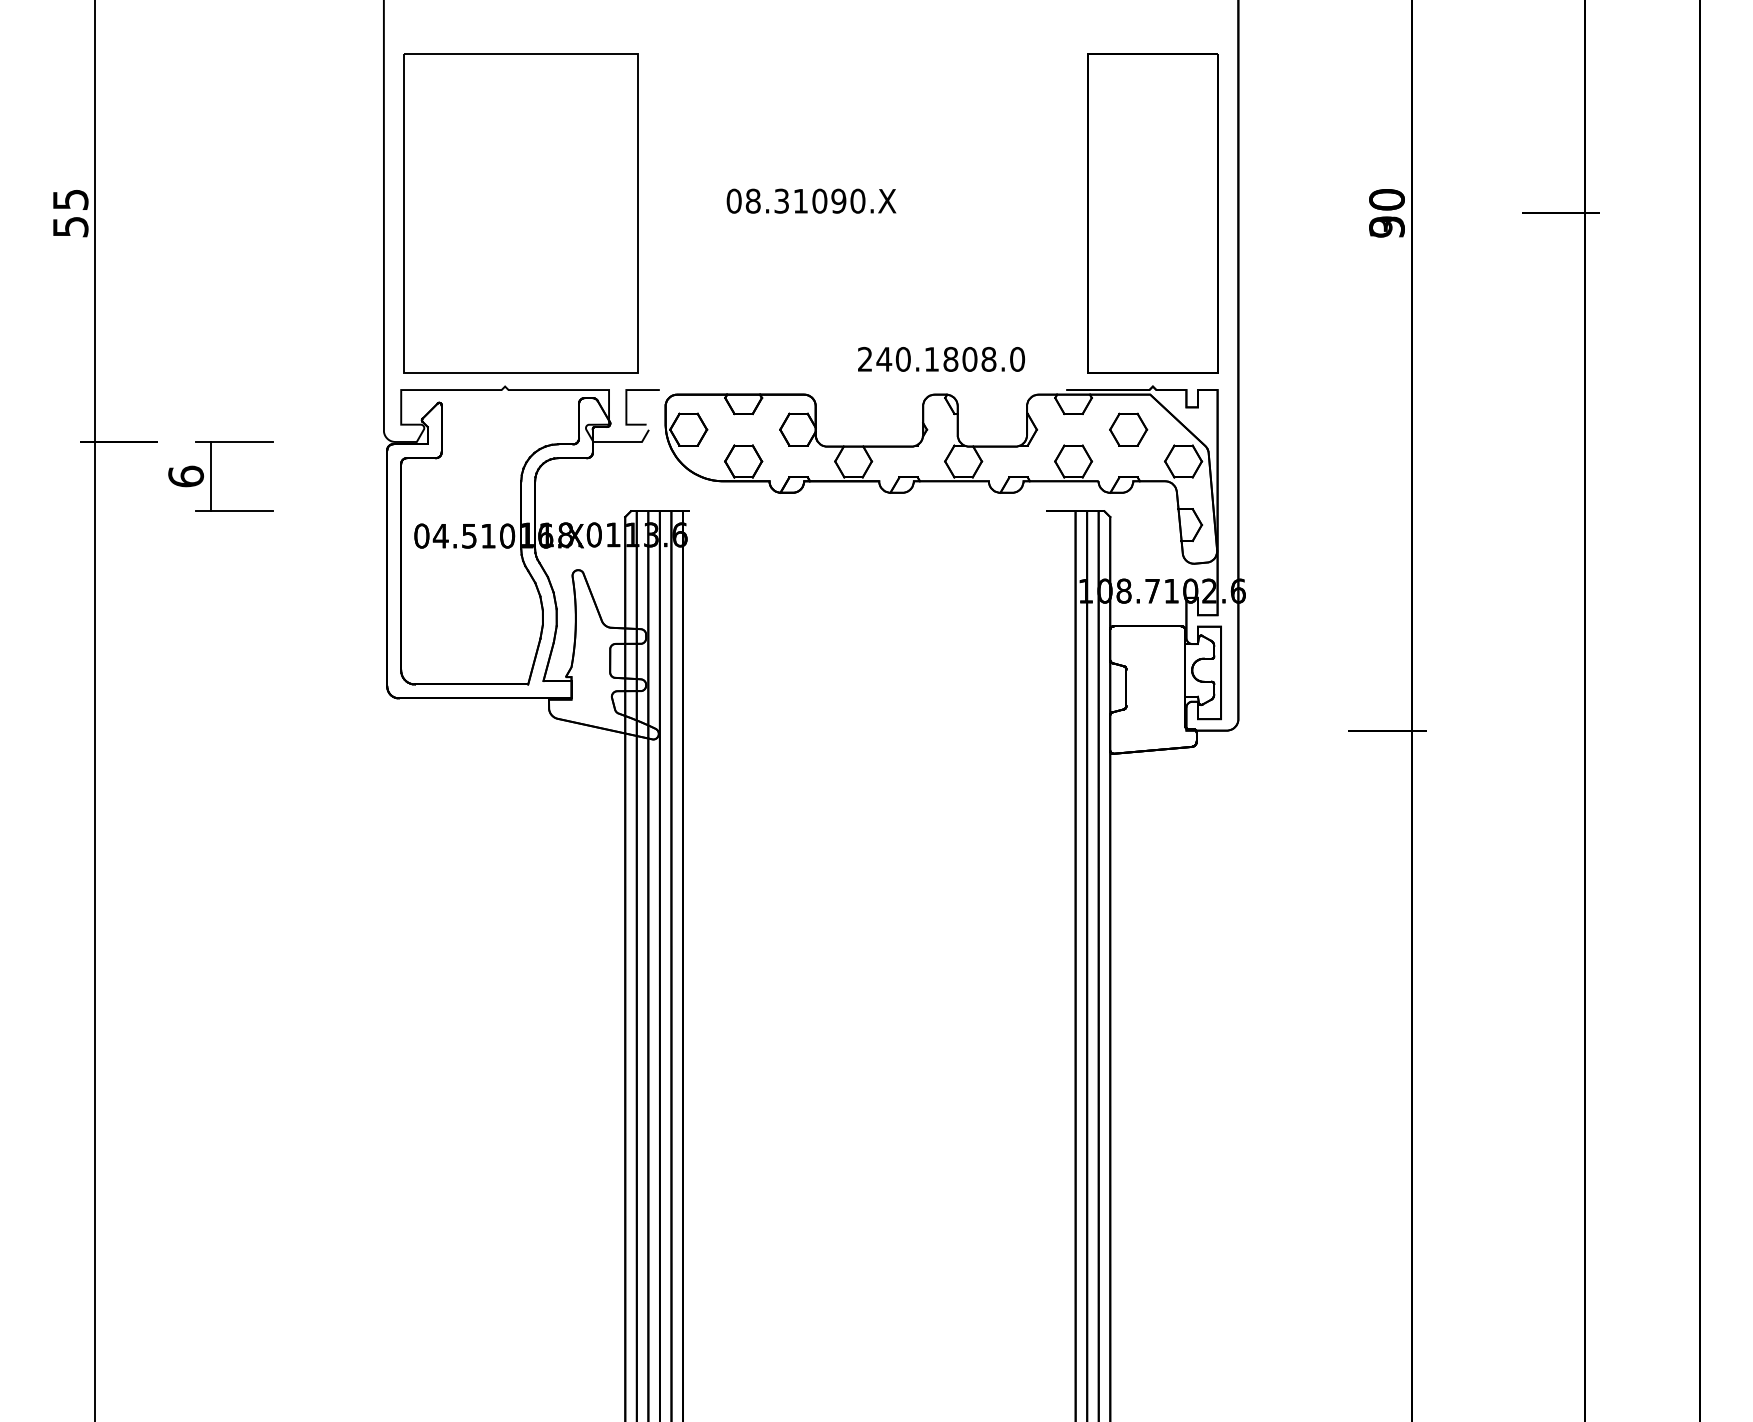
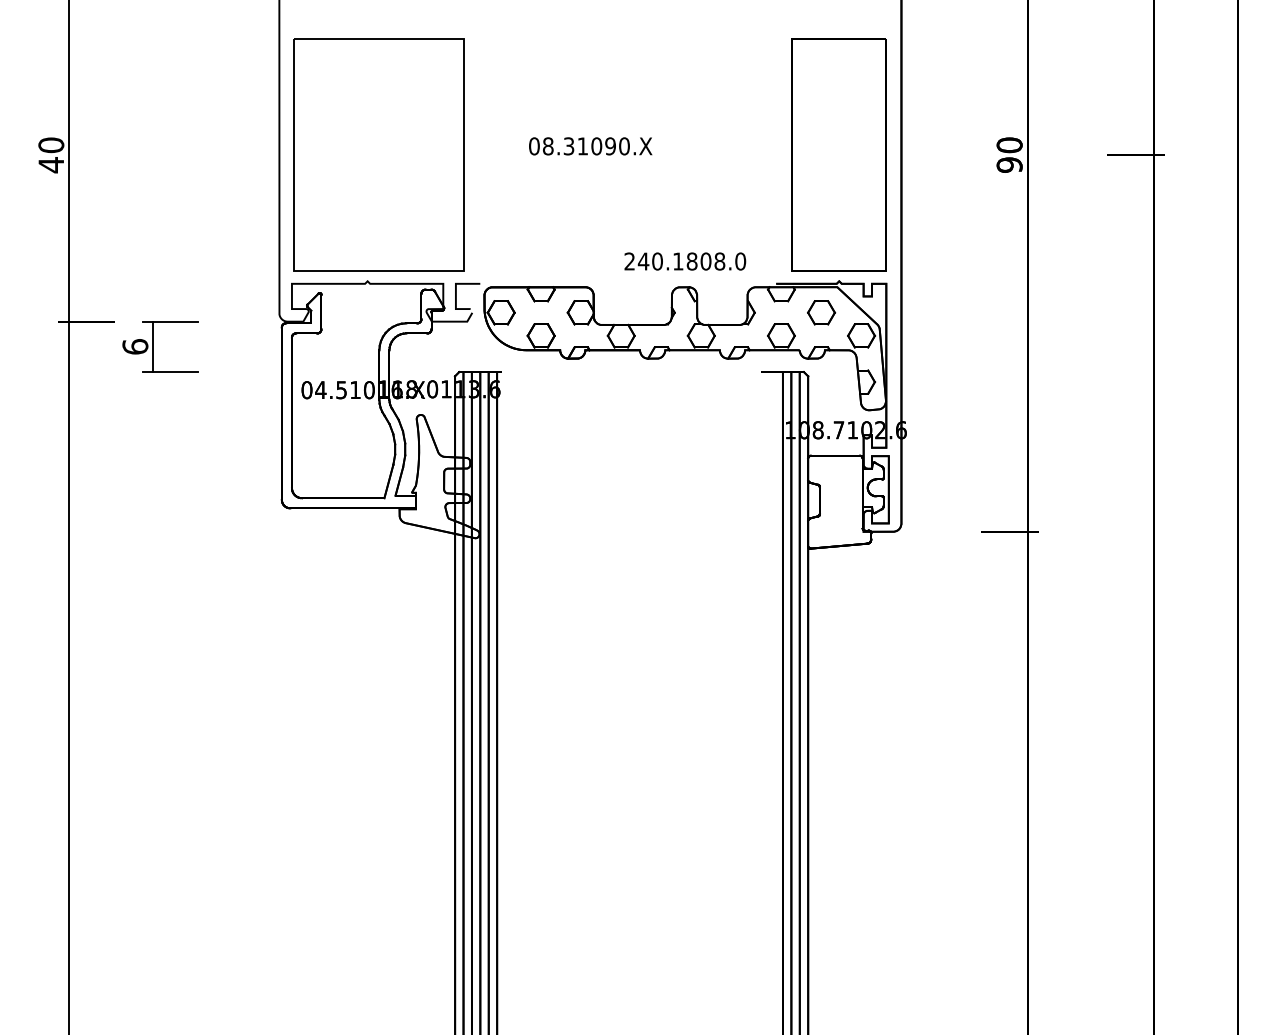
text: (70, 213) -> (51, 155), 55 -> 40
text: (1386, 226) -> (1009, 164), 30 -> 90

